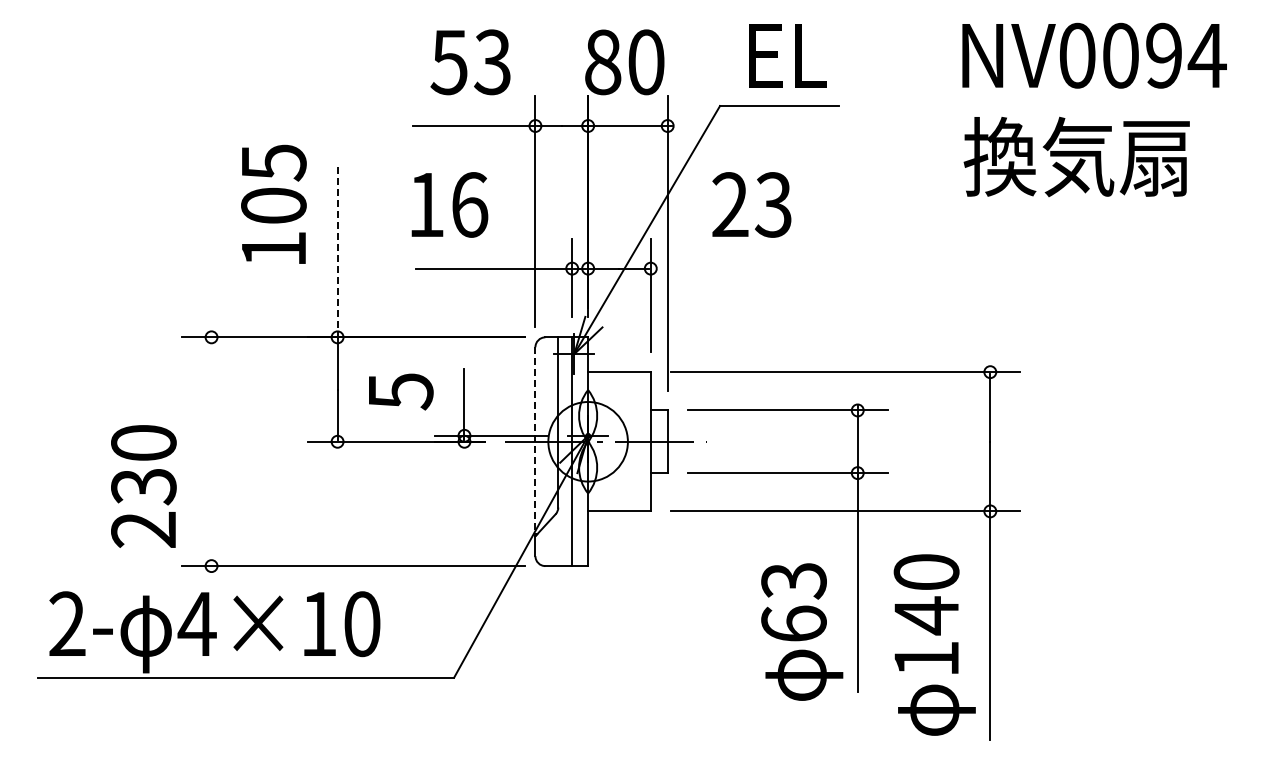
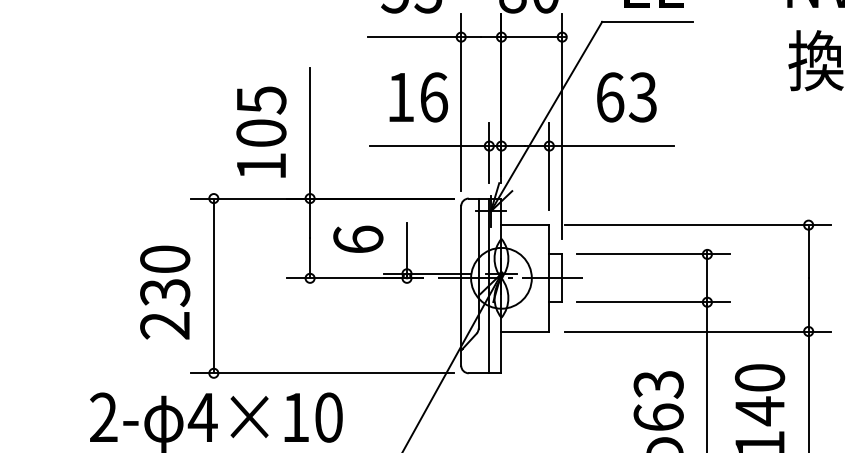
text: (273, 203) -> (261, 131), moved
text: (449, 204) -> (418, 97), moved
text: (730, 204) -> (610, 97), 23 -> 63
line: (337, 252) -> (310, 133), dashed -> solid
line: (732, 268) -> (611, 145), added
text: (400, 391) -> (358, 239), 5 -> 6
line: (535, 441) -> (461, 278), dashed -> solid
line: (211, 451) -> (213, 285), added
text: (143, 486) -> (164, 292), moved

